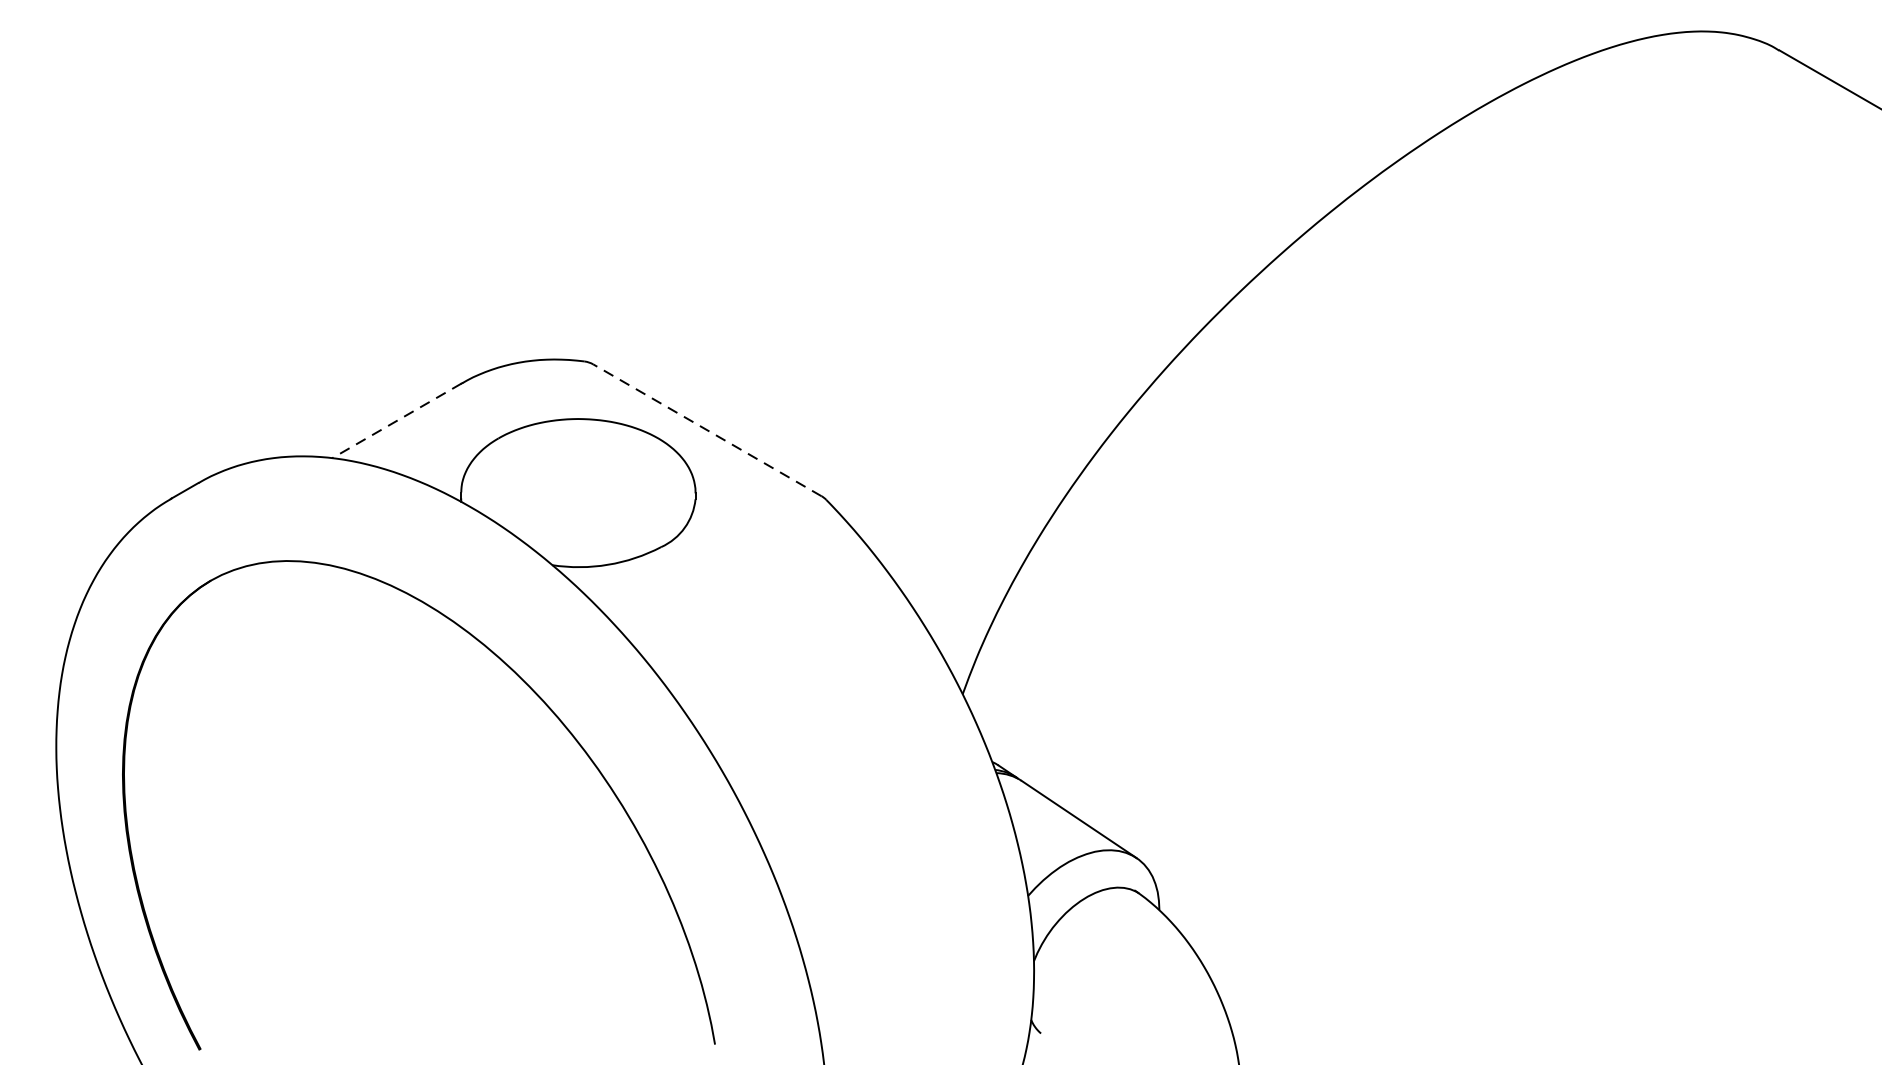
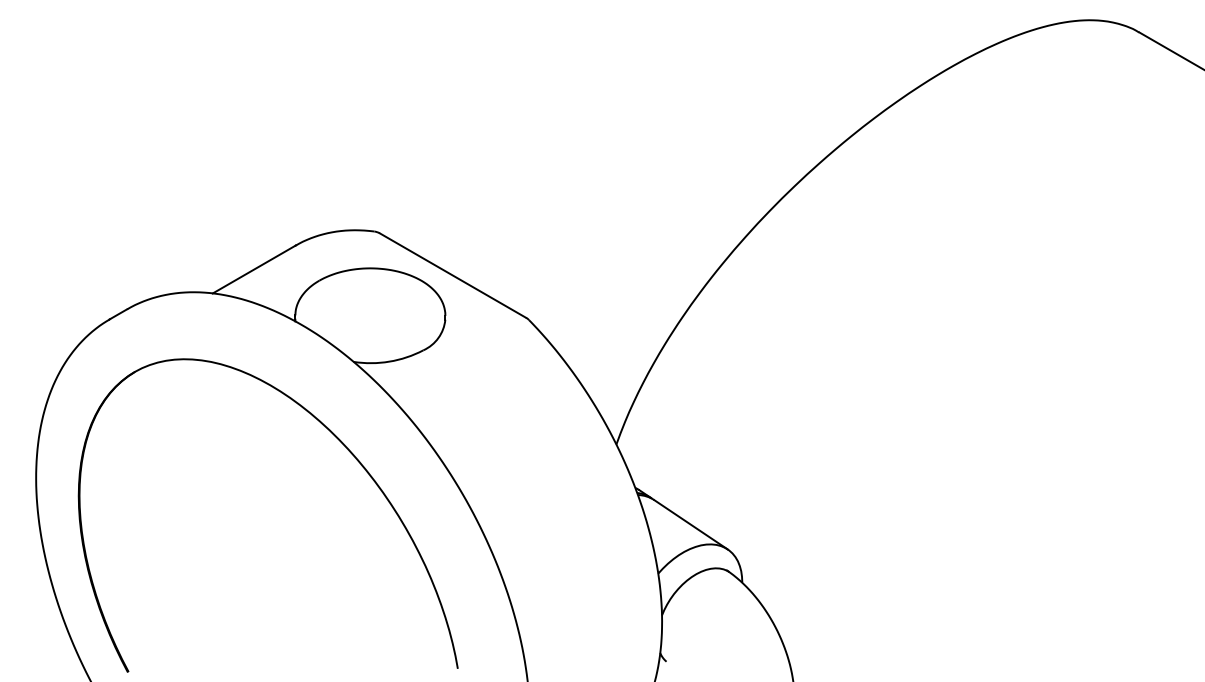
line: (397, 420) -> (254, 269), dashed -> solid
line: (706, 430) -> (452, 275), dashed -> solid

